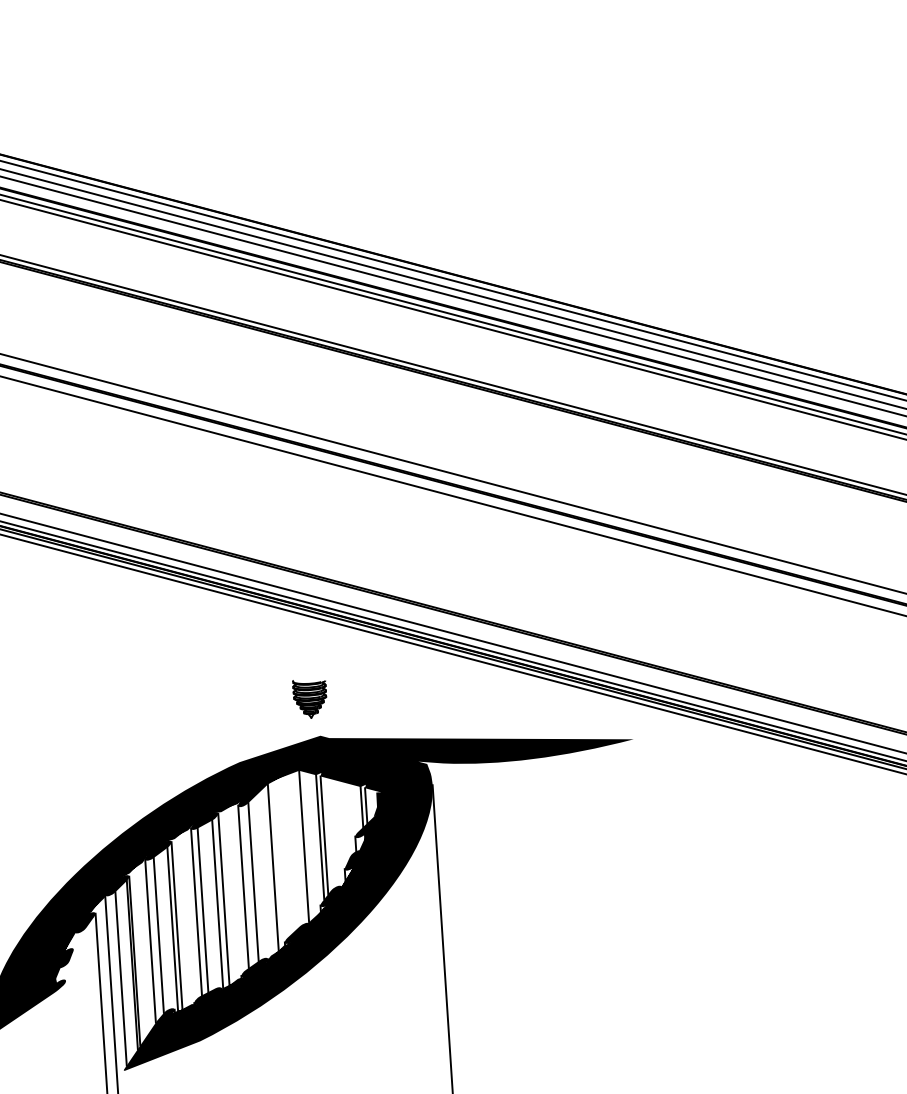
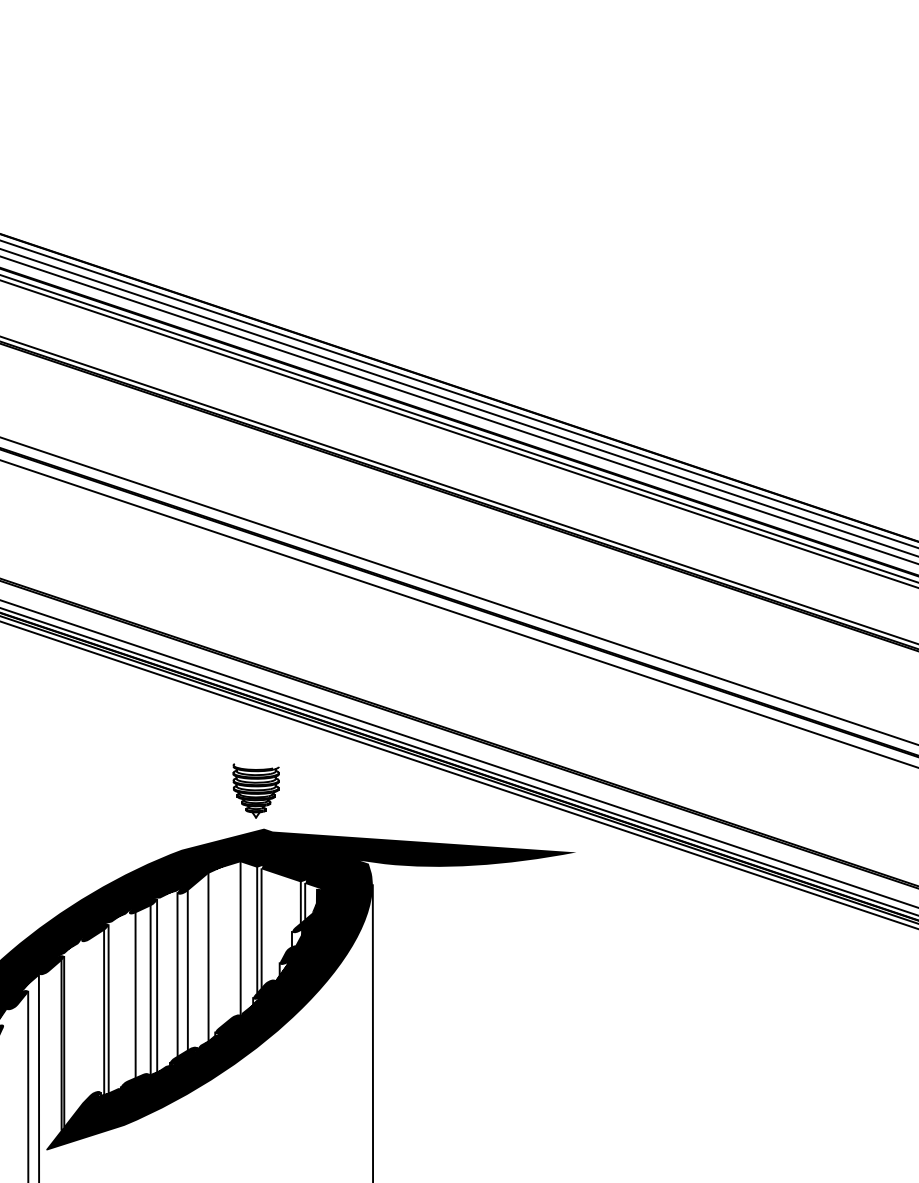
part: (310, 699) -> (256, 791), size x1.4
line: (195, 911) -> (128, 995), removed
line: (158, 935) -> (89, 1017), removed
line: (150, 940) -> (81, 1022), removed
line: (121, 978) -> (49, 1058), removed

